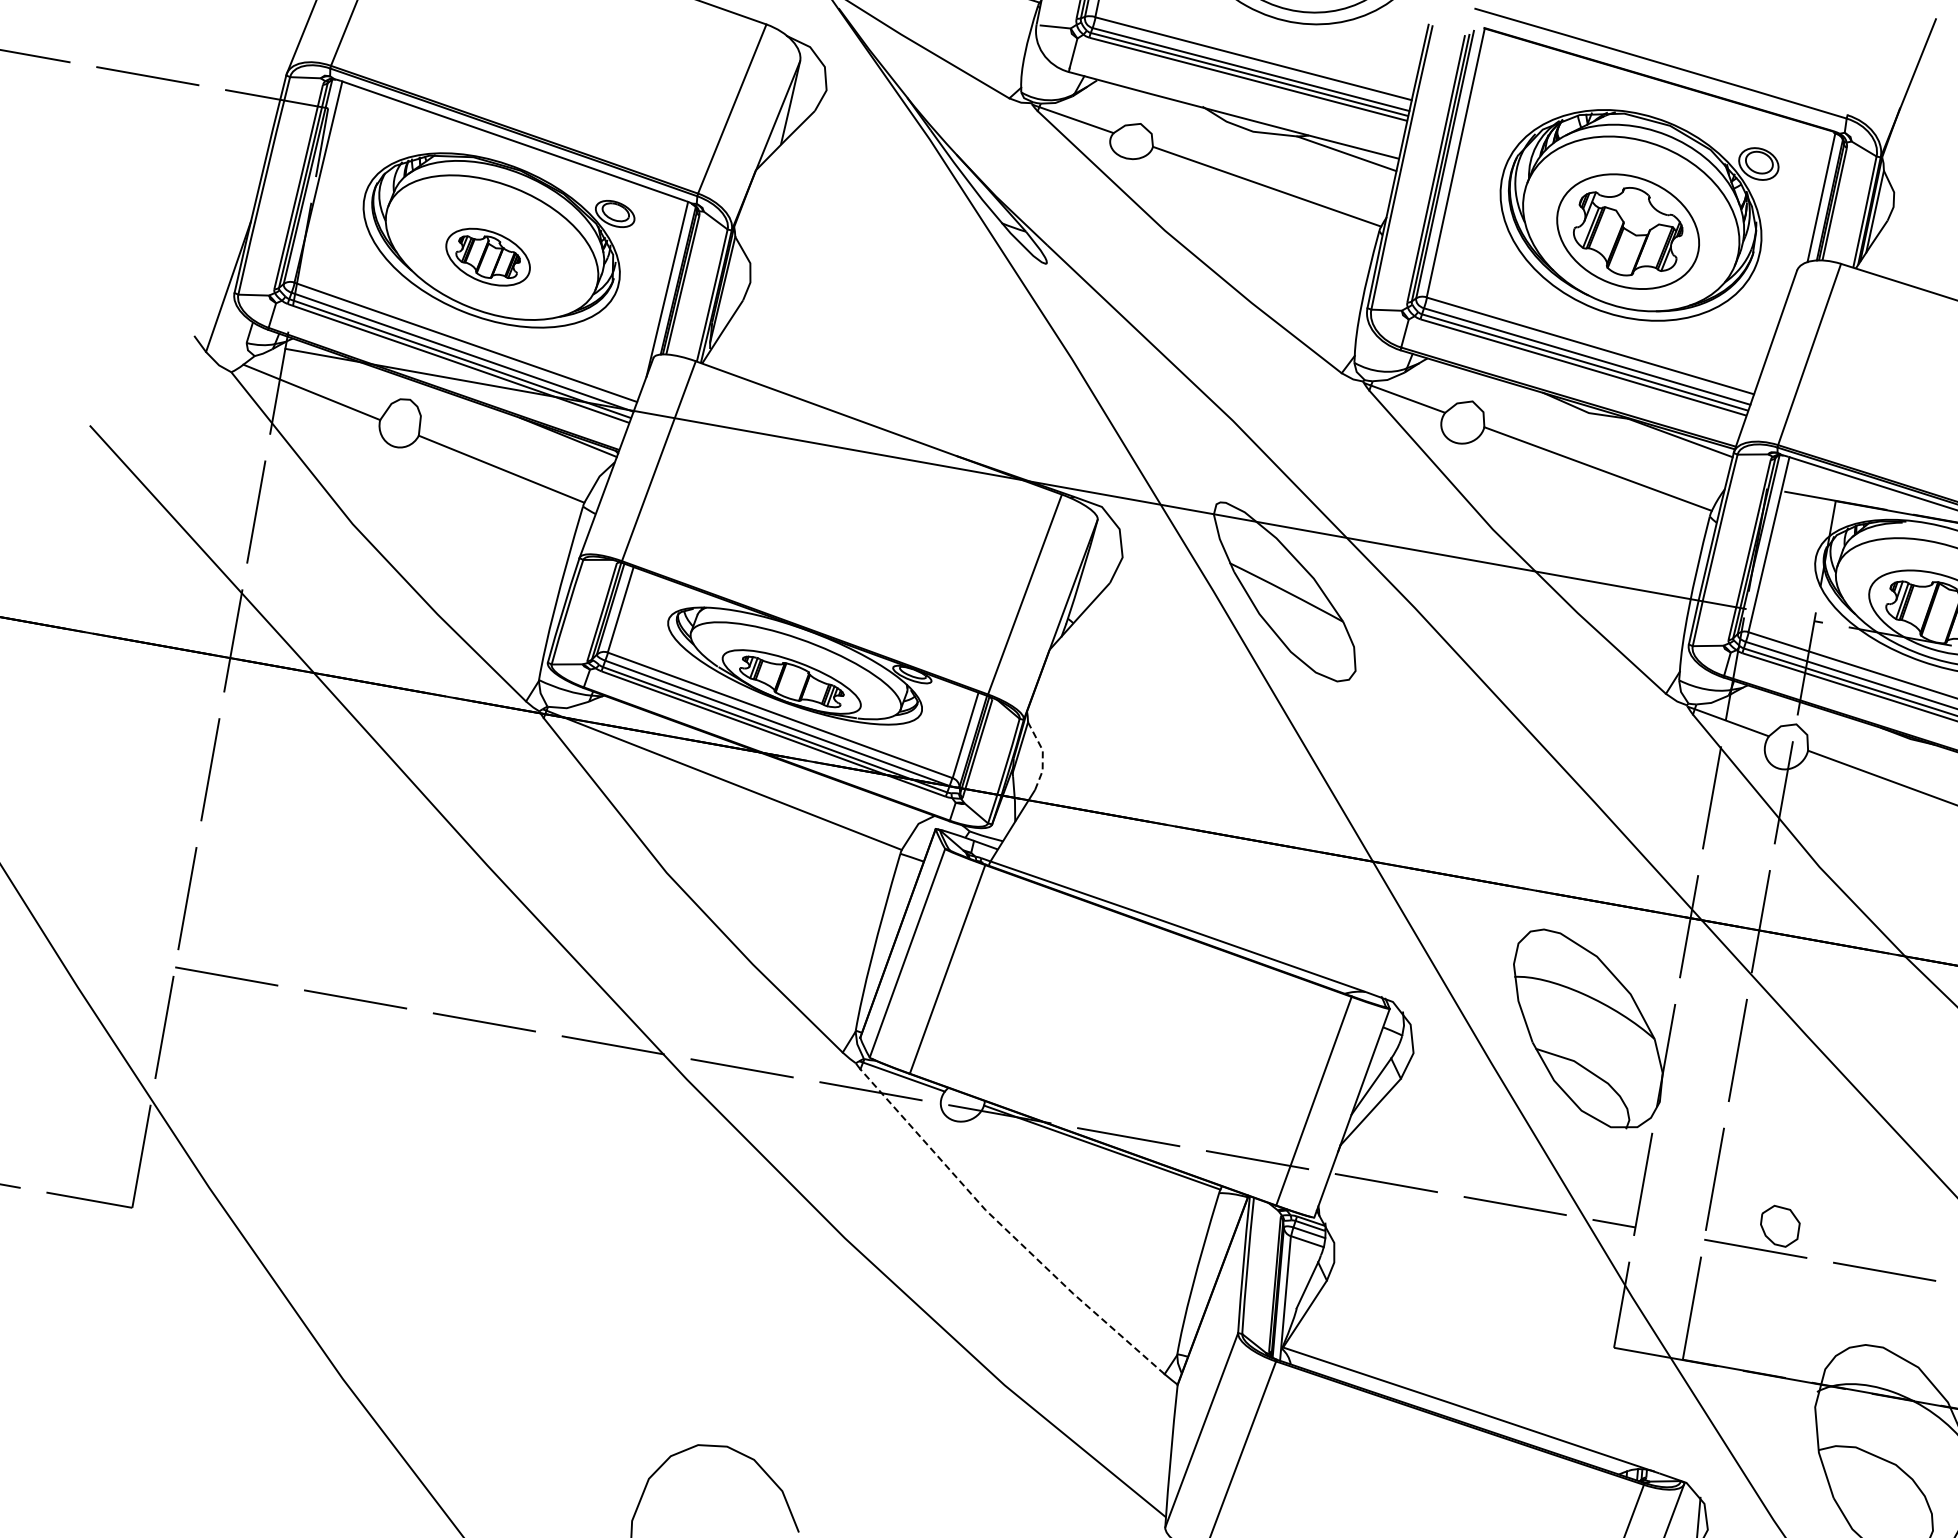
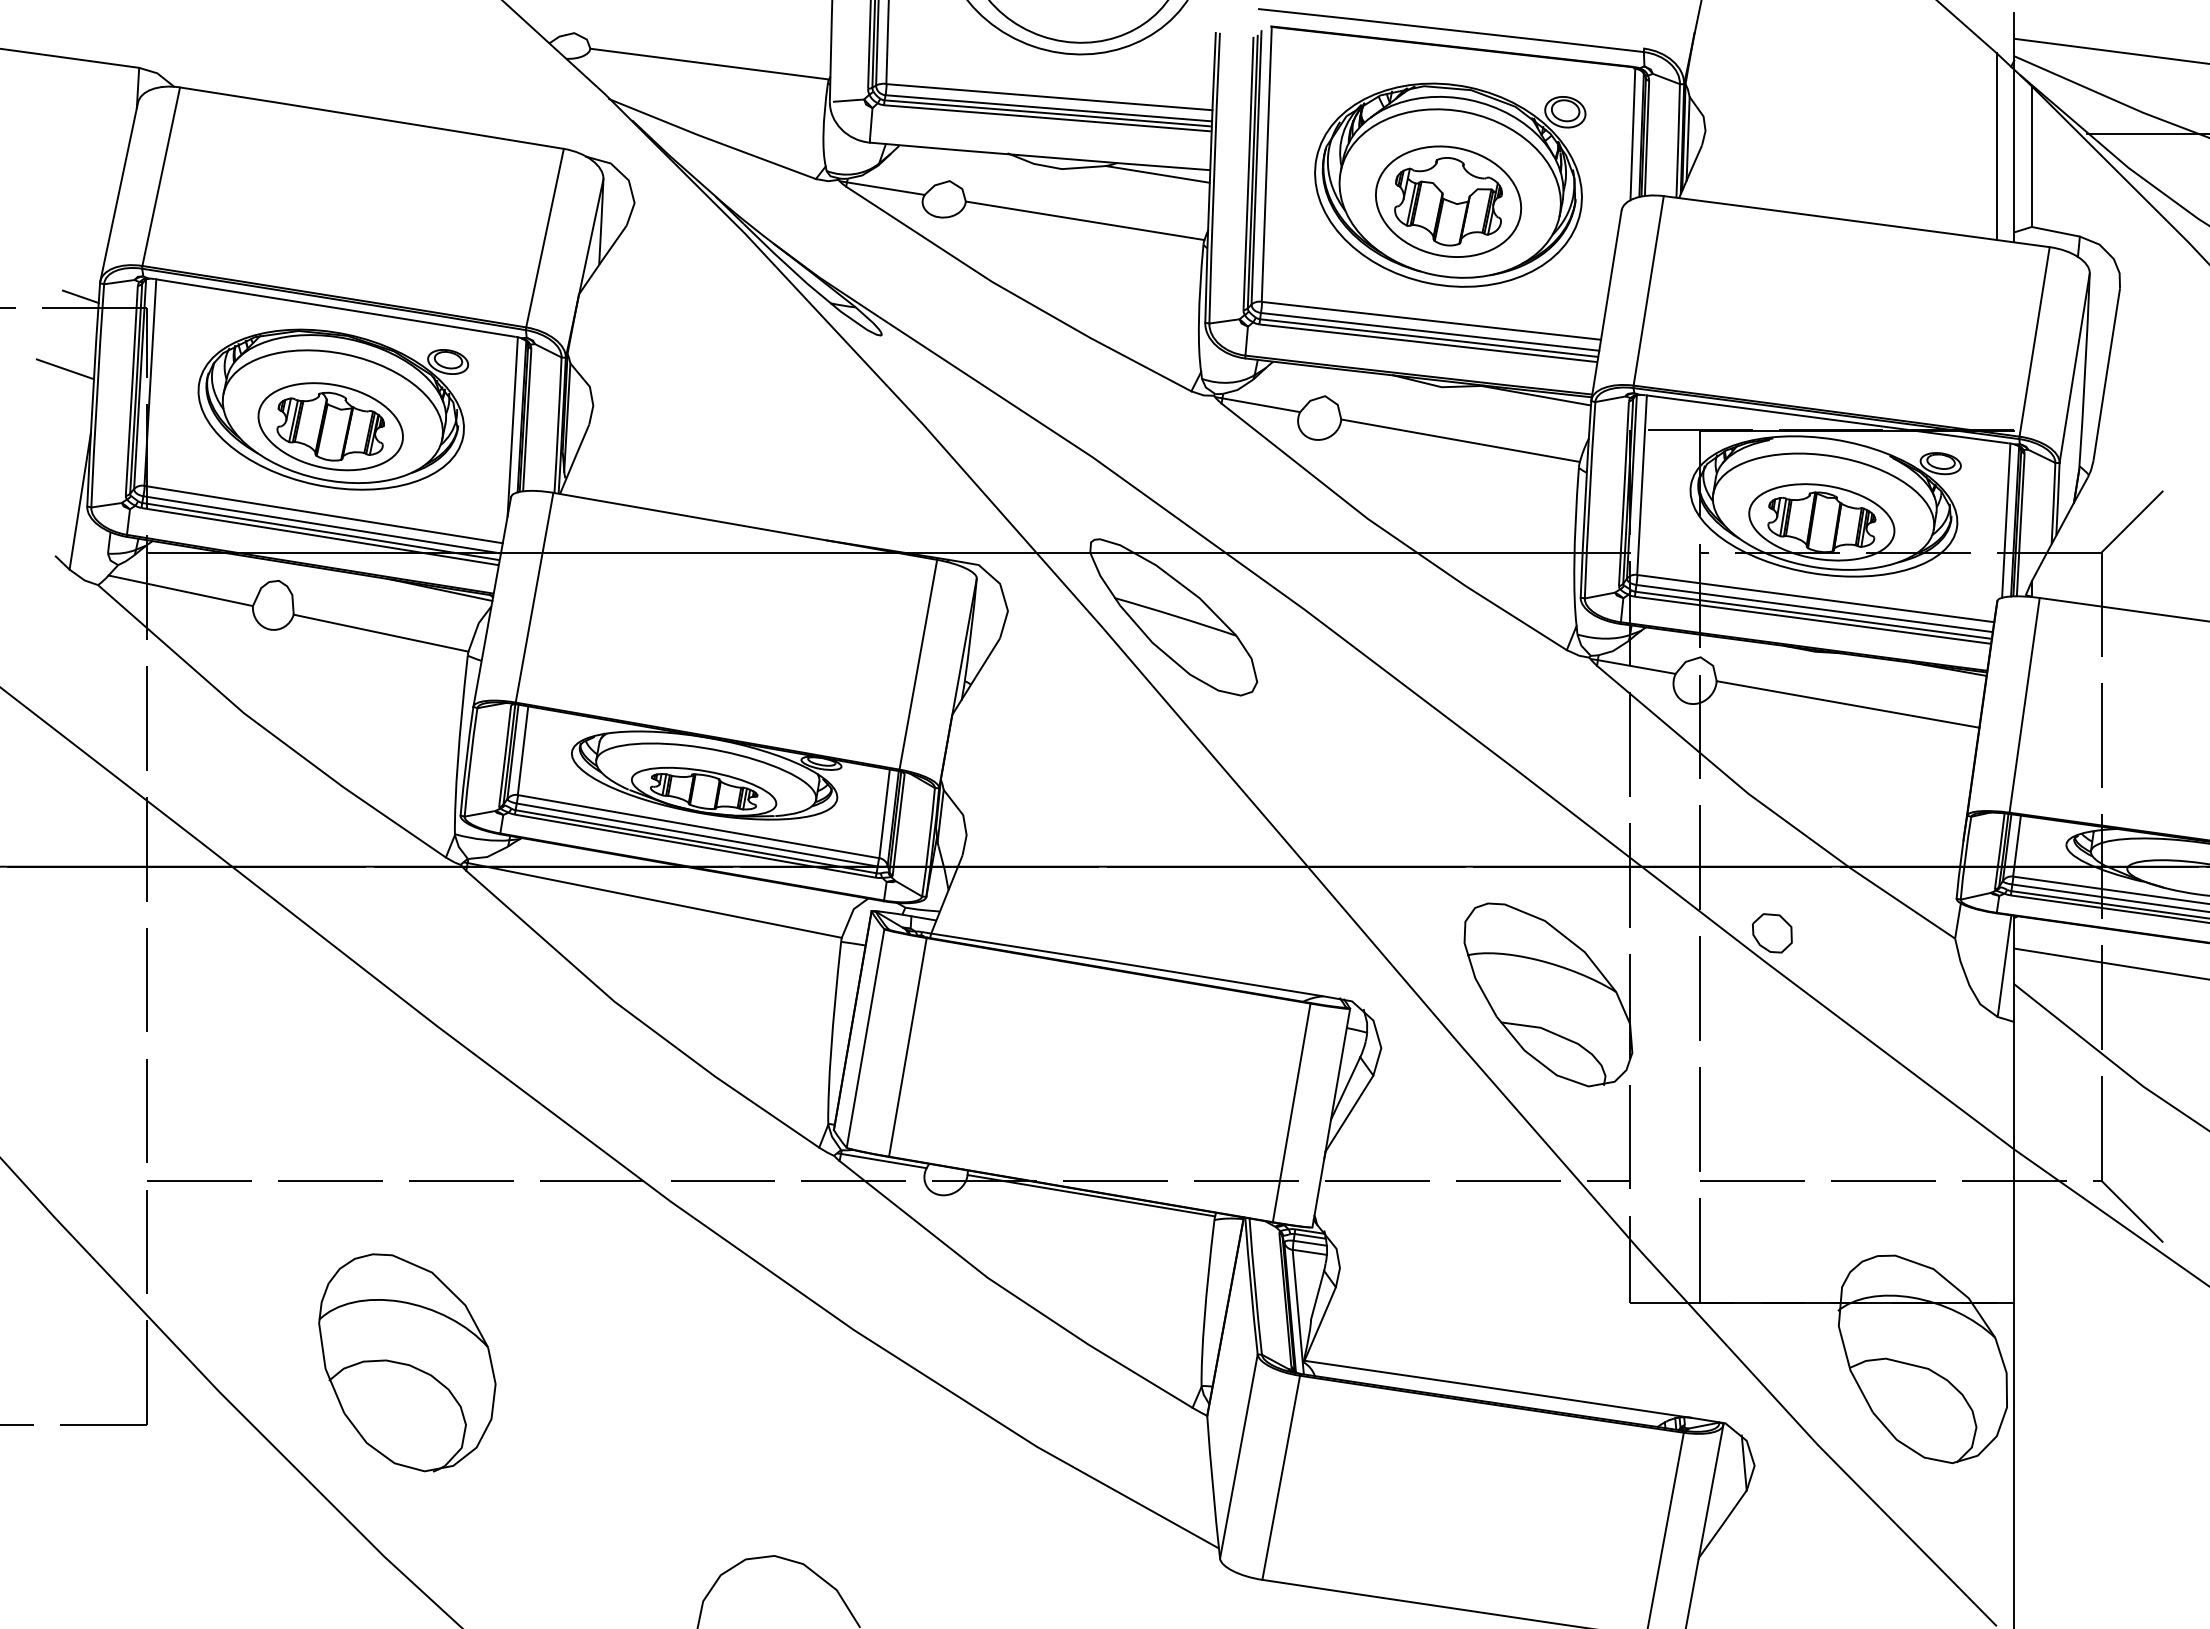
line: (264, 85) -> (80, 296), added
line: (236, 154) -> (64, 369), added
part: (488, 256) -> (330, 426), size x1.67
line: (1043, 754) -> (964, 819), dashed -> solid
part: (399, 1191) -> (407, 1362), added
part: (1780, 1226) -> (1772, 933), moved
line: (1005, 1228) -> (1010, 1292), dashed -> solid

